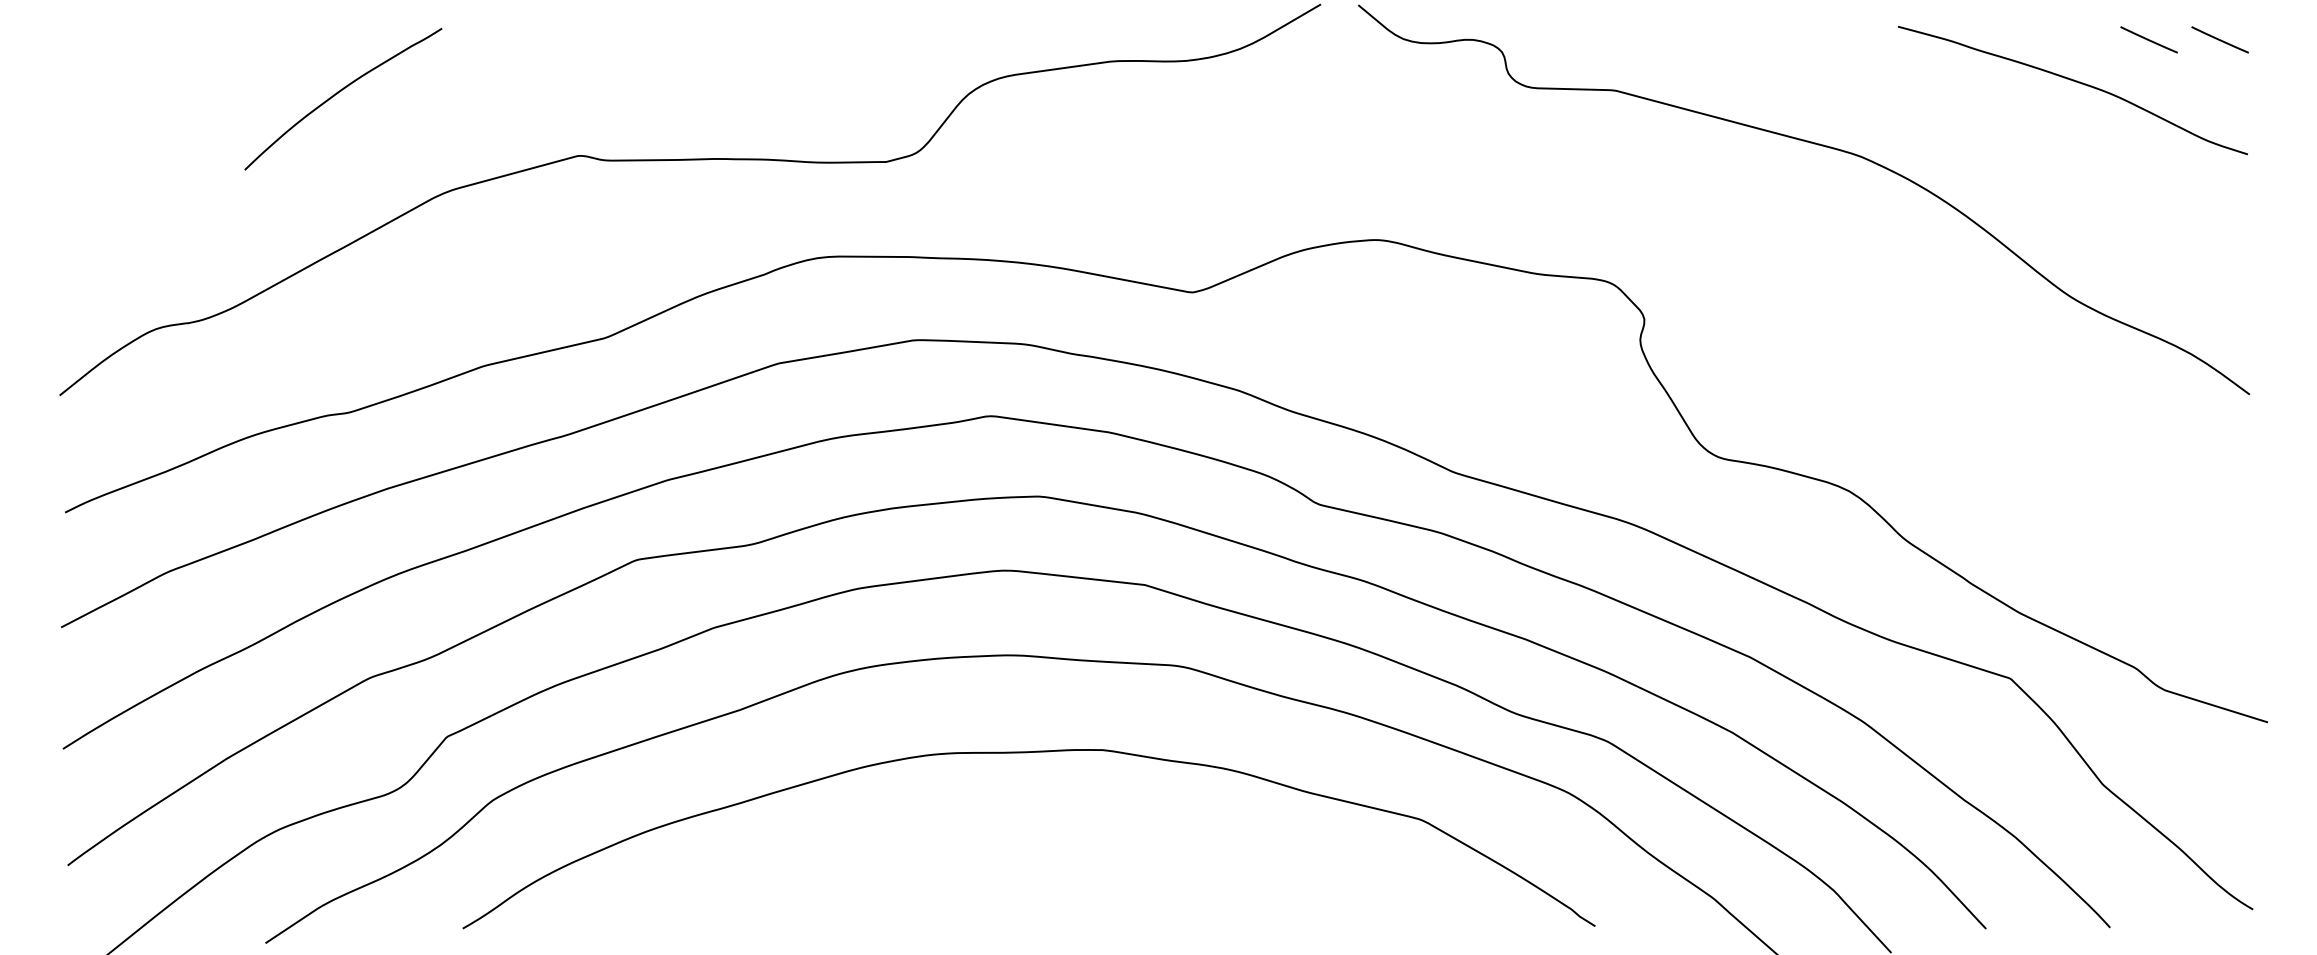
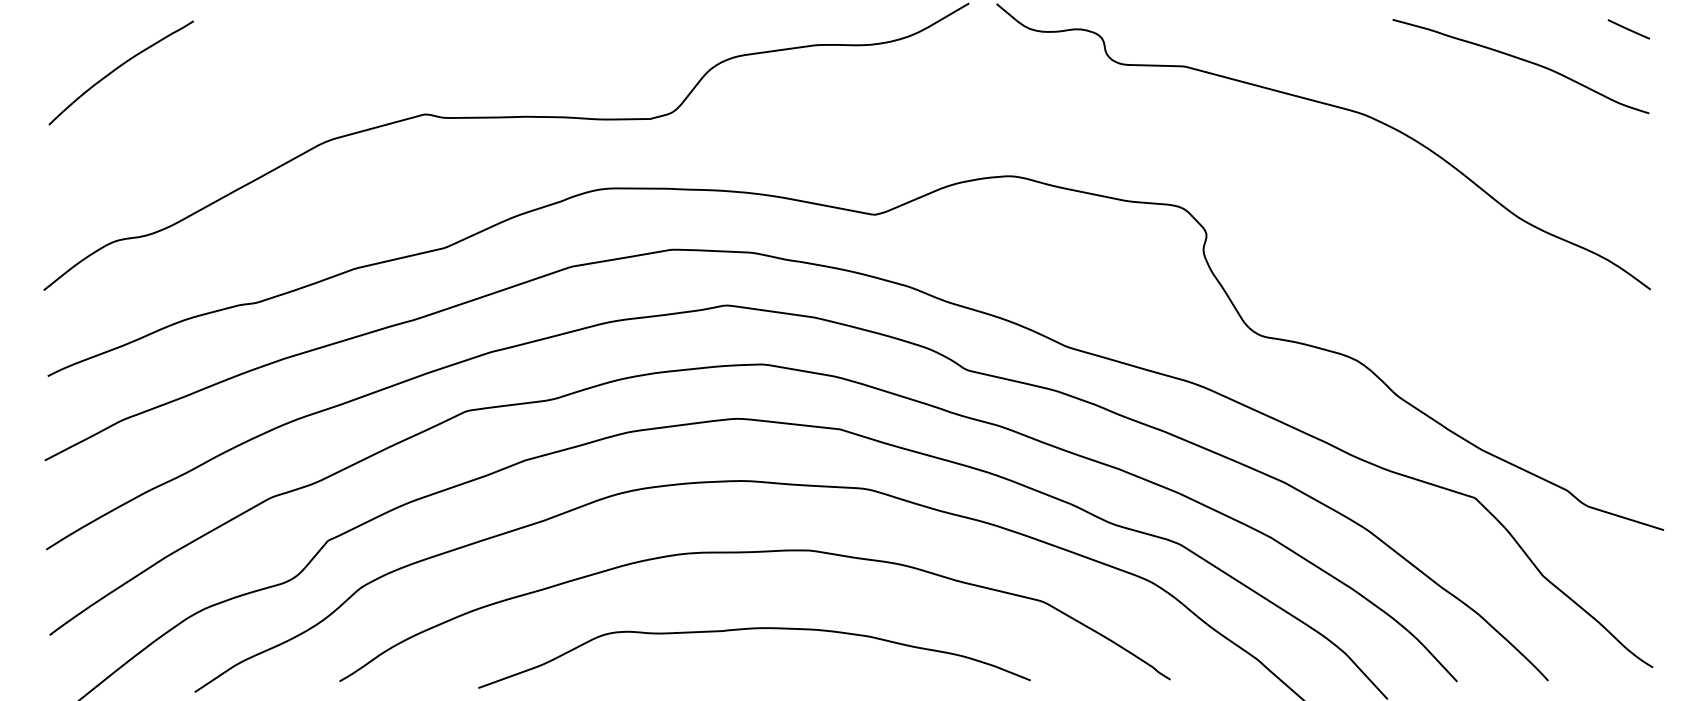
line: (2148, 39) -> (1576, 29), removed
curve: (338, 93) -> (117, 68), moved
curve: (1027, 857) -> (753, 629), added

